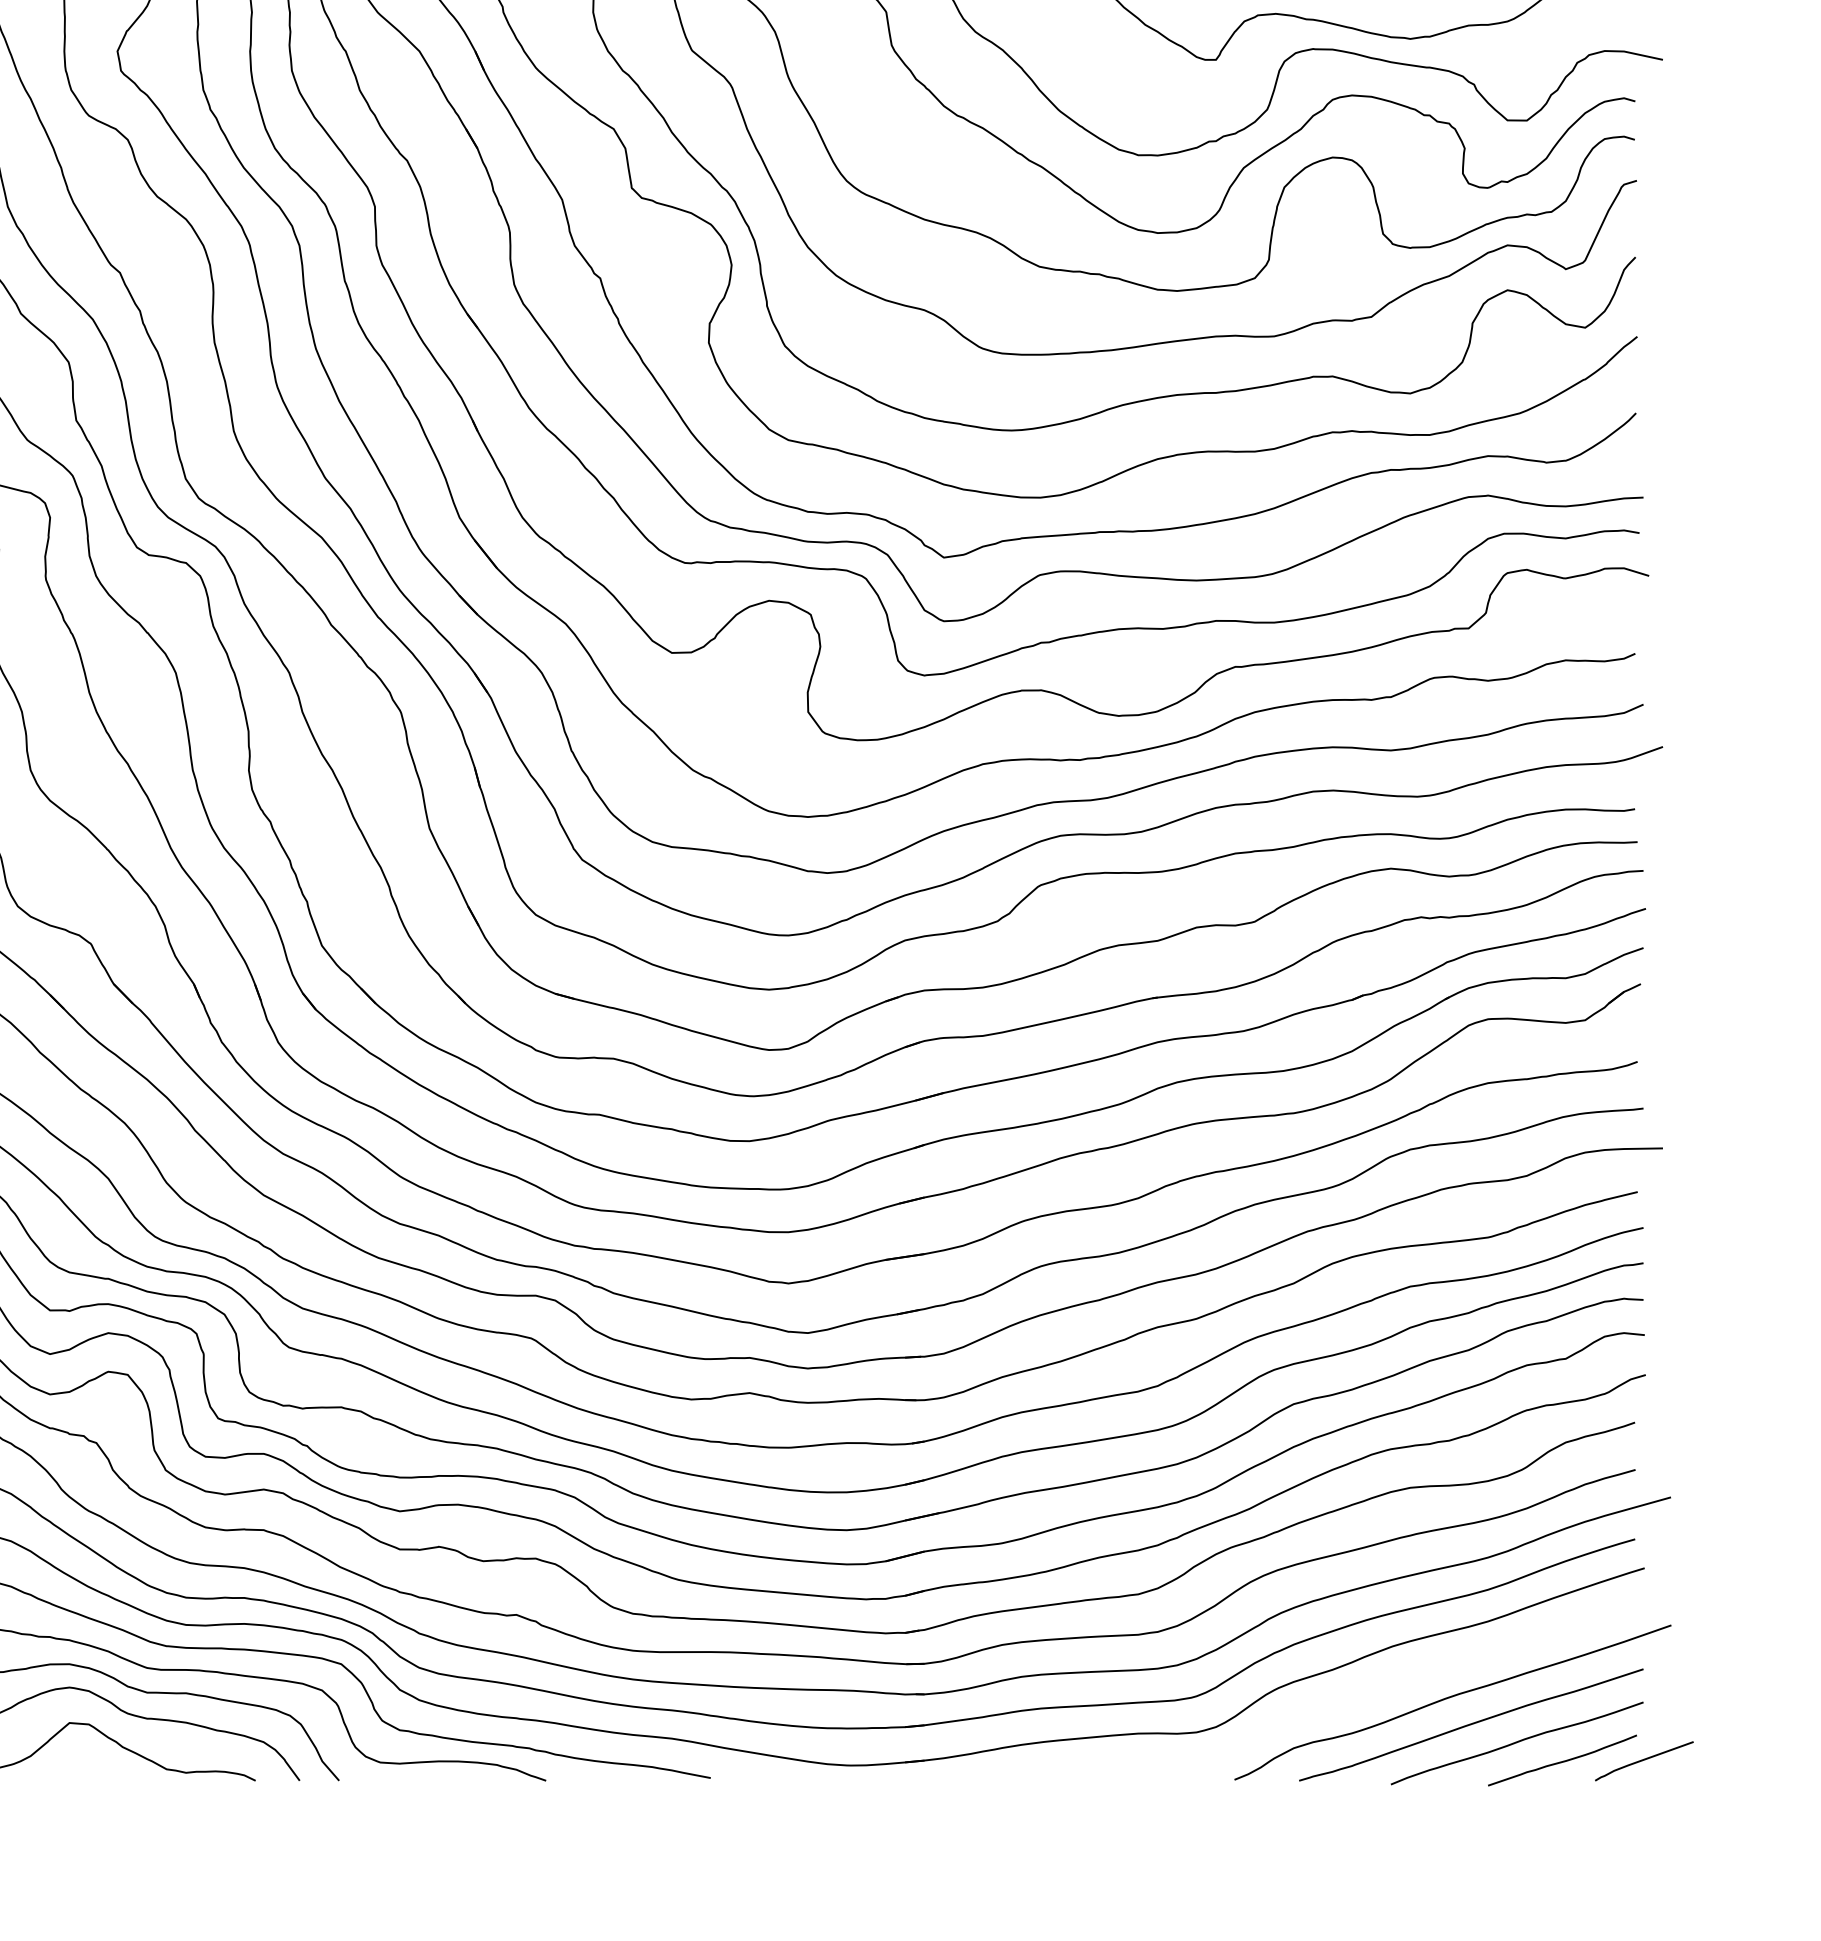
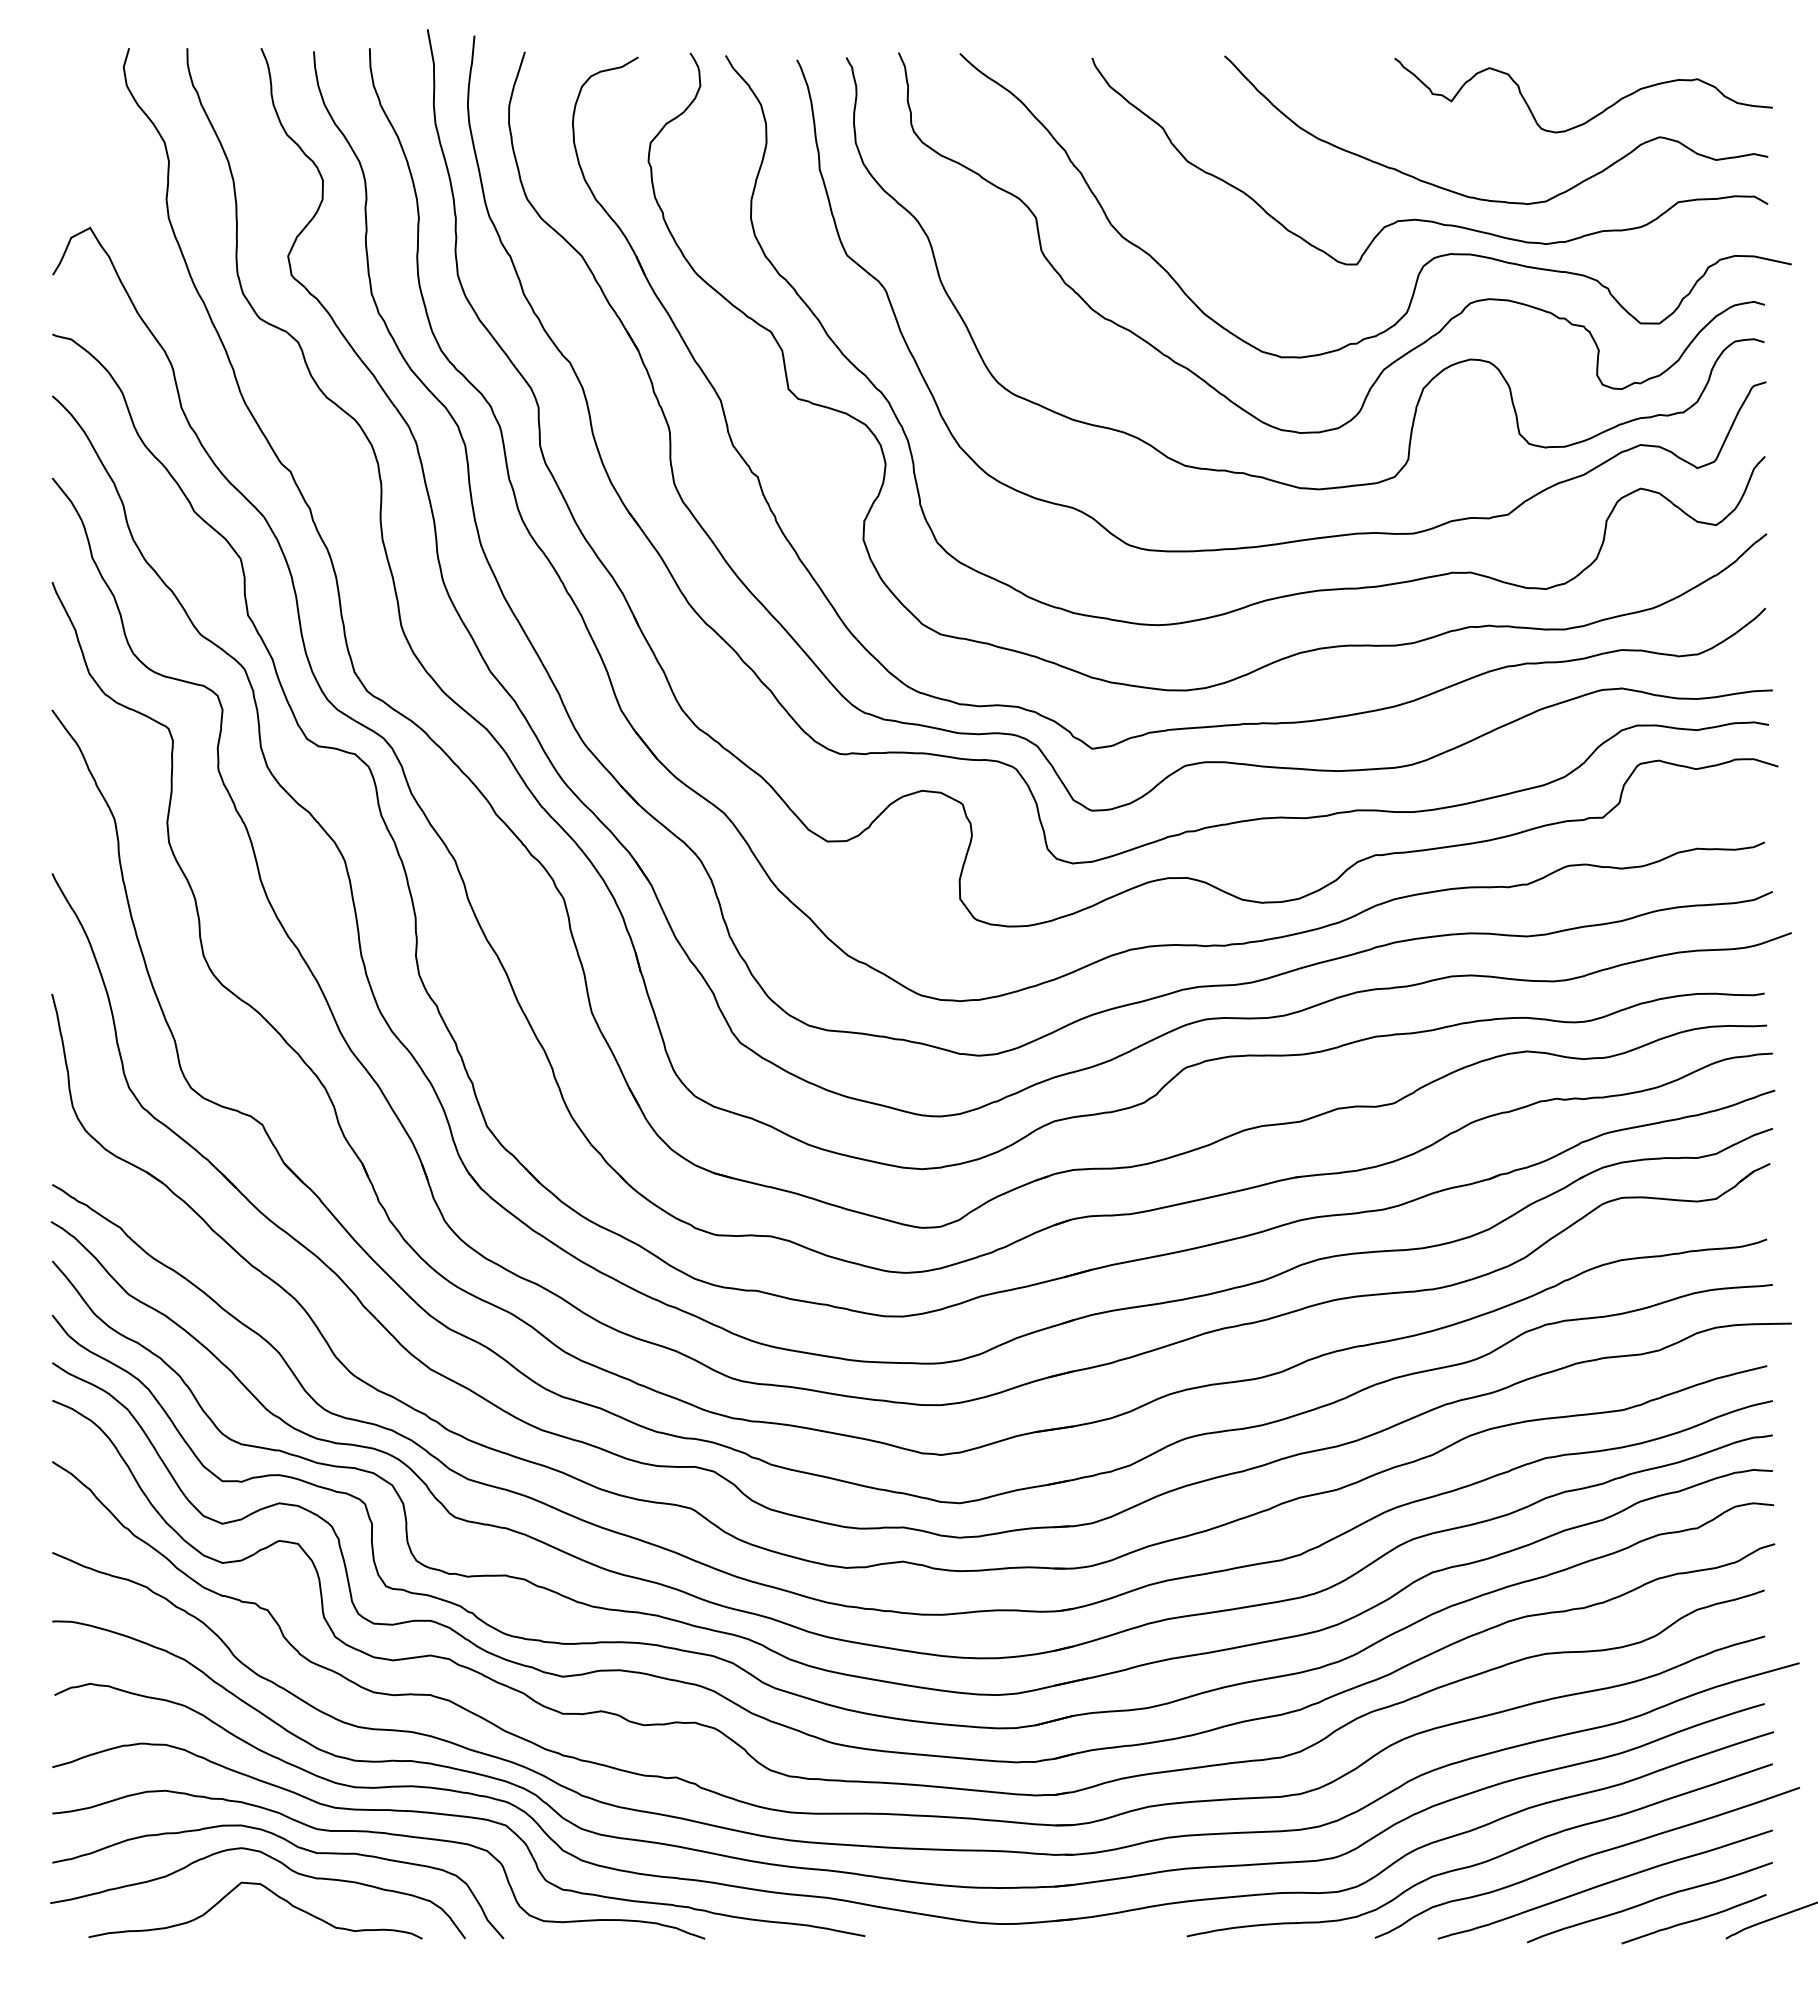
curve: (1345, 1701) -> (1482, 1861), added

